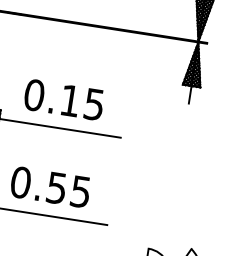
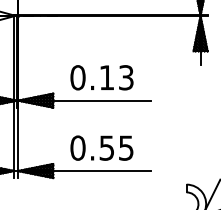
text: (94, 104) -> (126, 77), 0.15 -> 0.13

